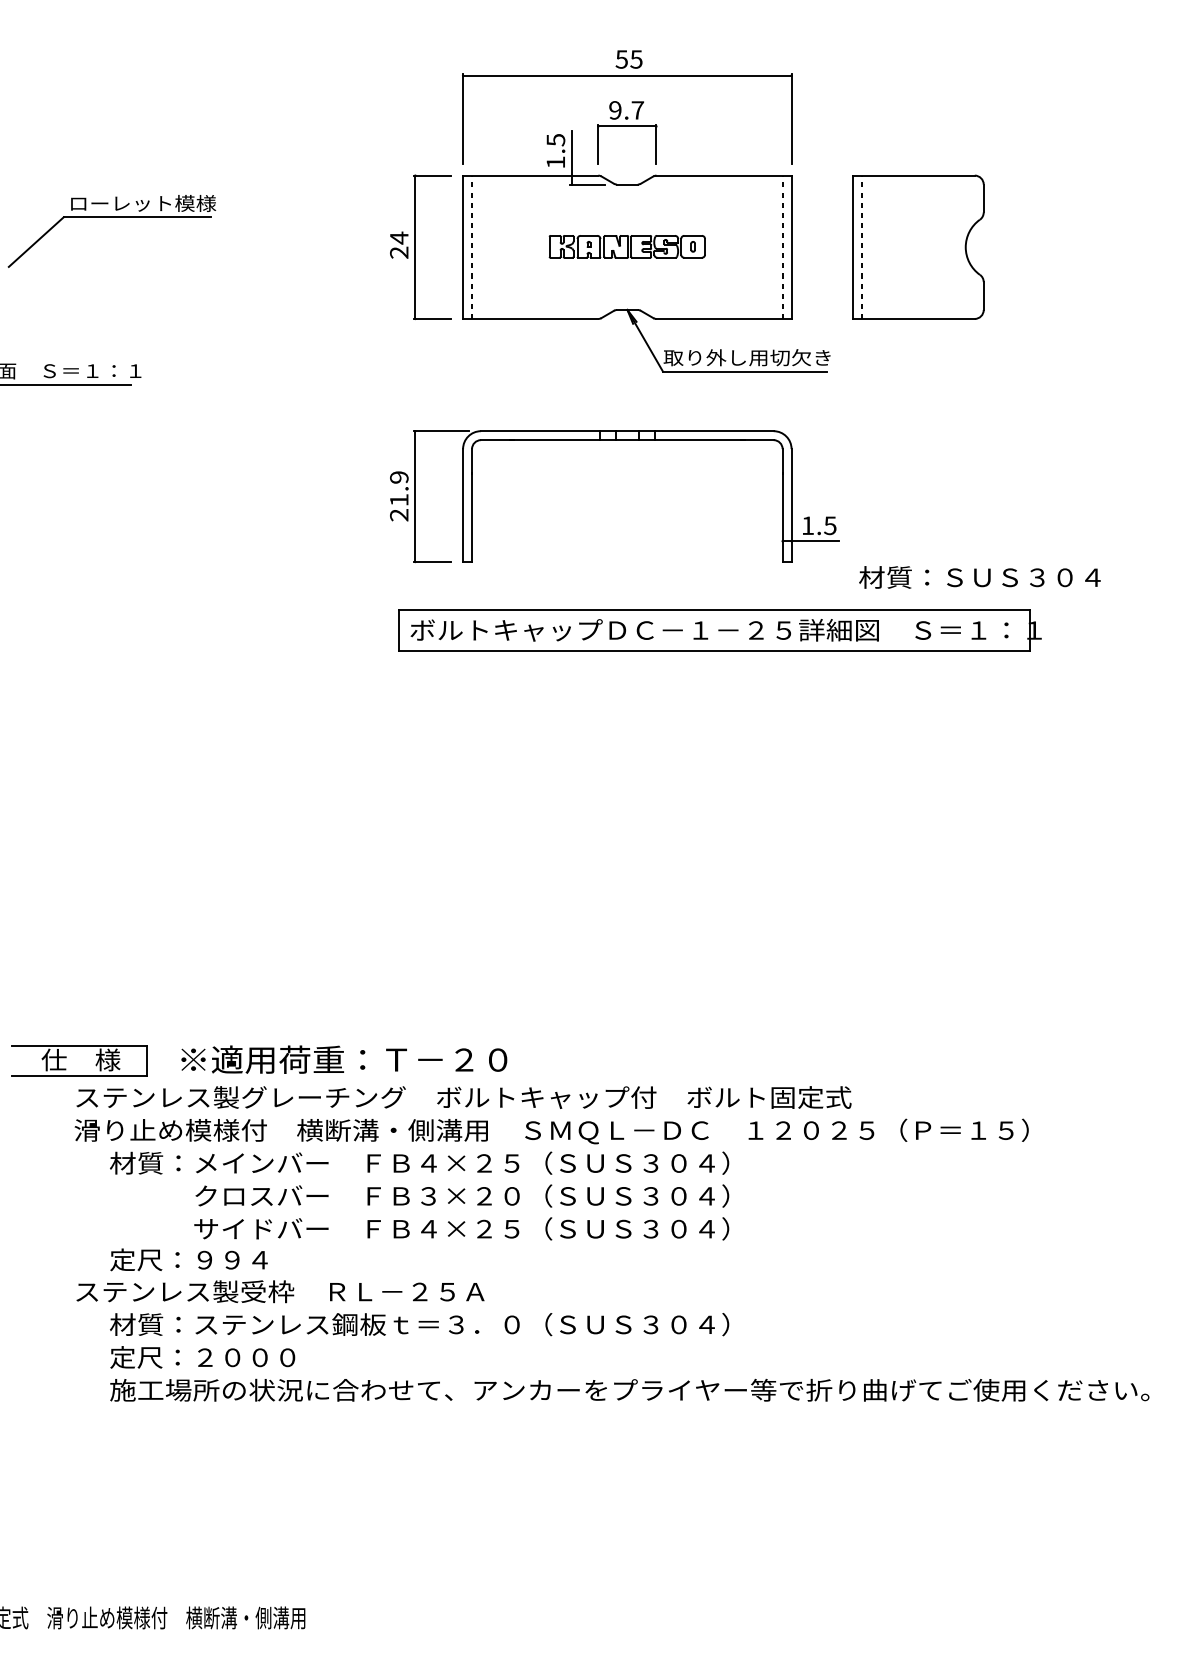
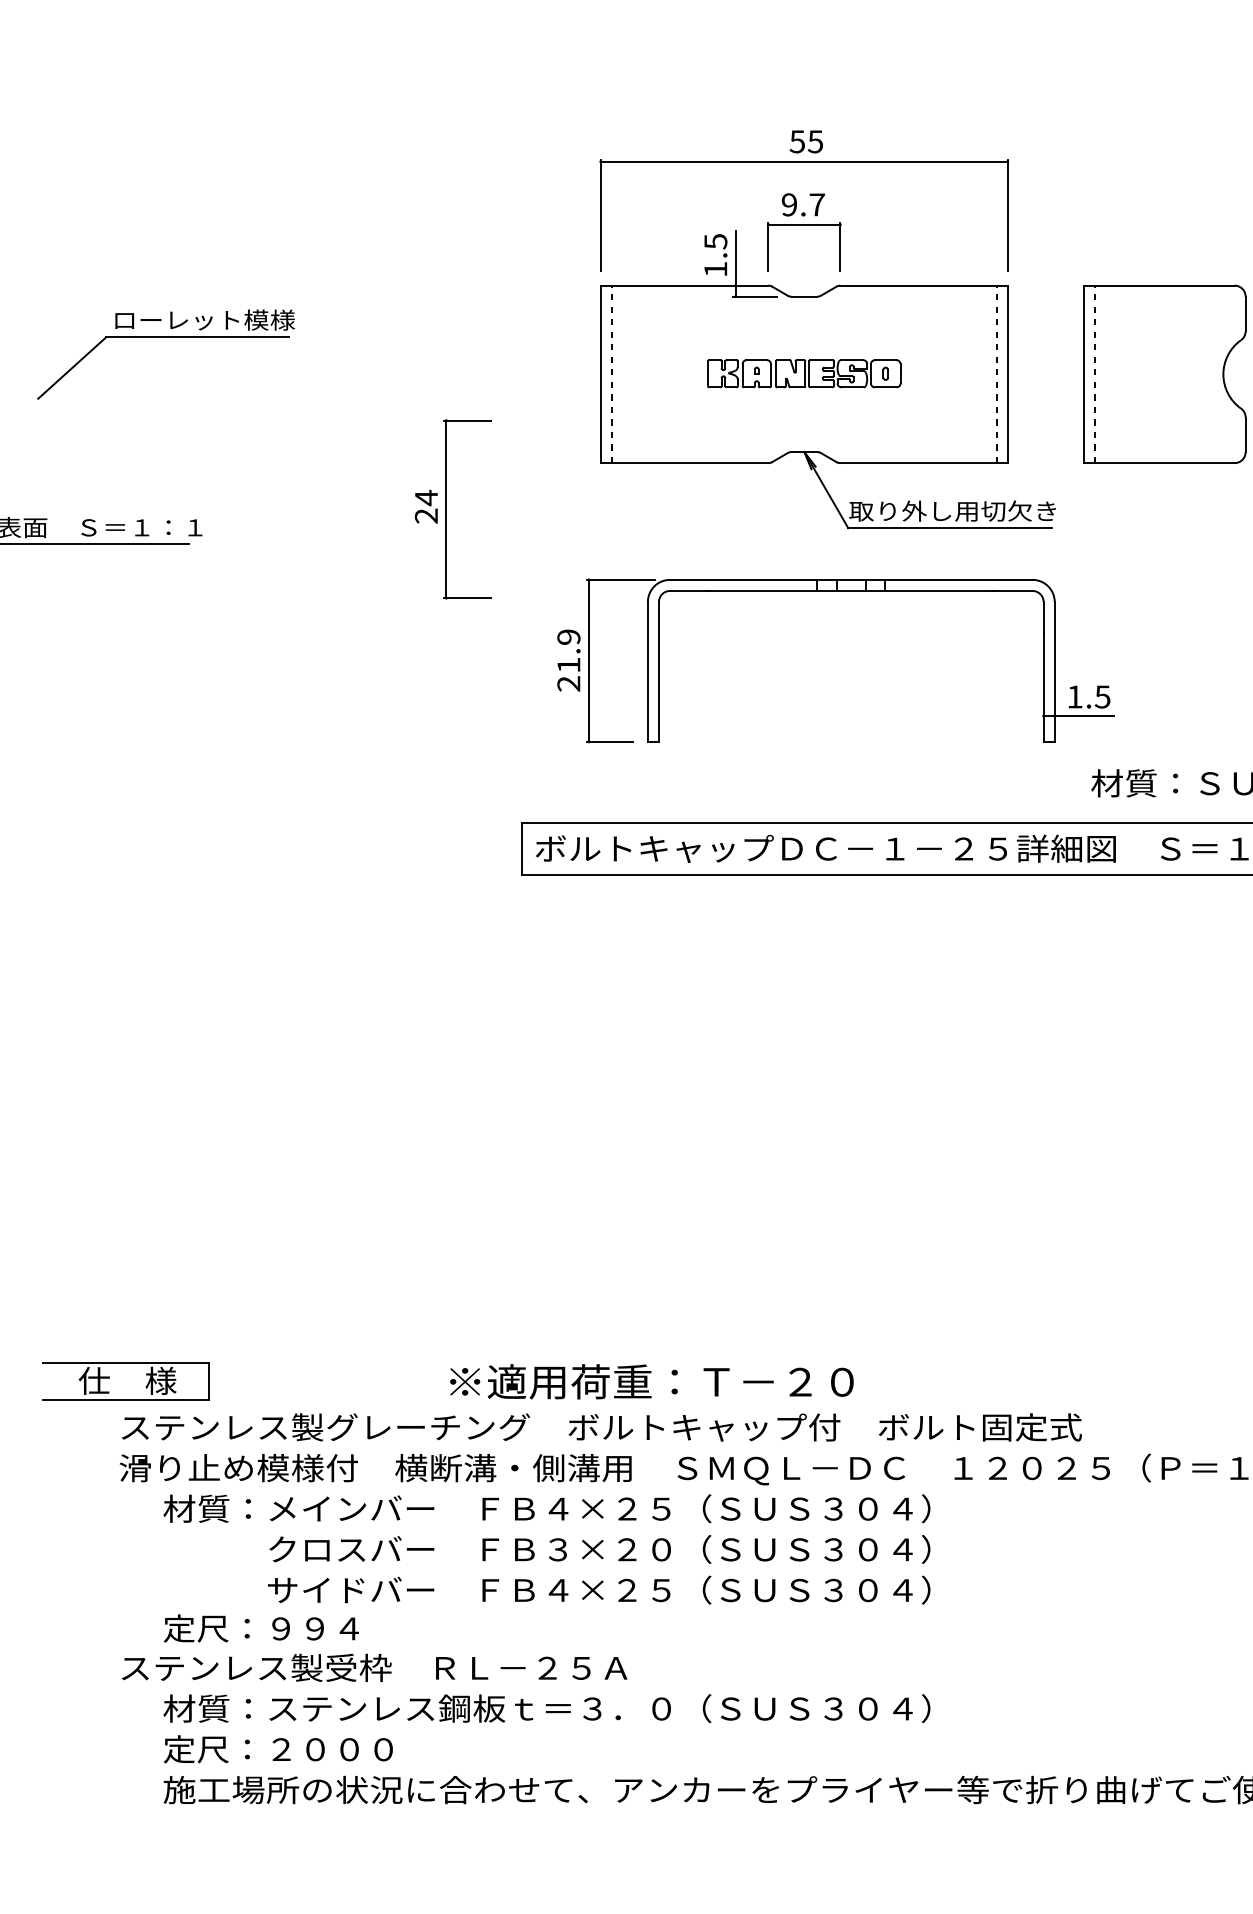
part: (420, 246) -> (452, 508), moved
part: (614, 440) -> (835, 591), moved
text: (344, 1059) -> (652, 1381), moved

